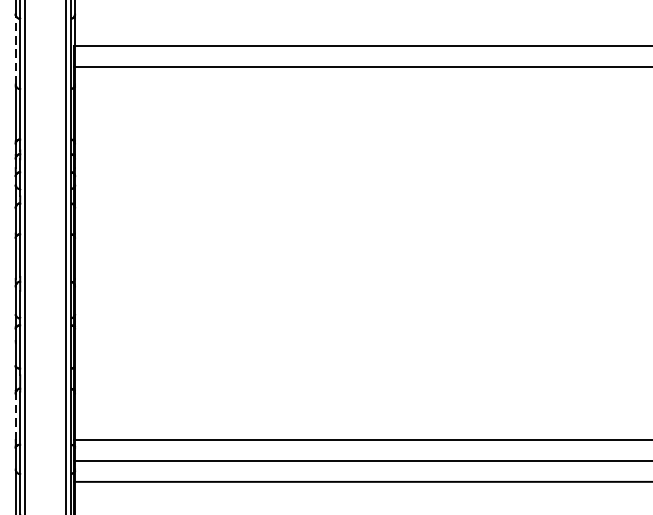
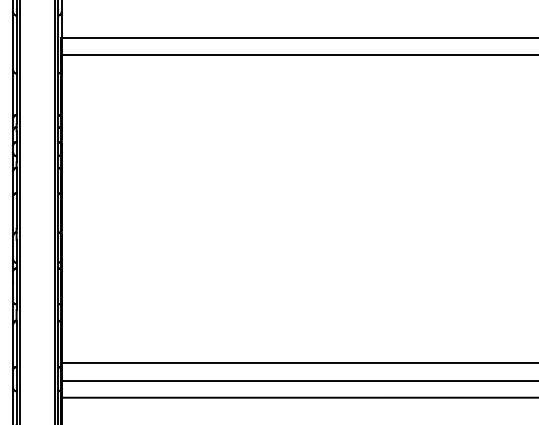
line: (15, 50) -> (12, 41), dashed -> solid
line: (15, 416) -> (12, 343), dashed -> solid

